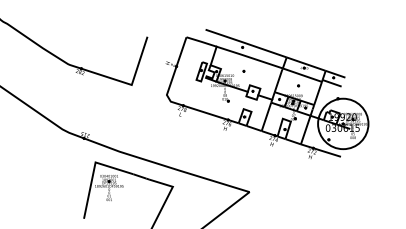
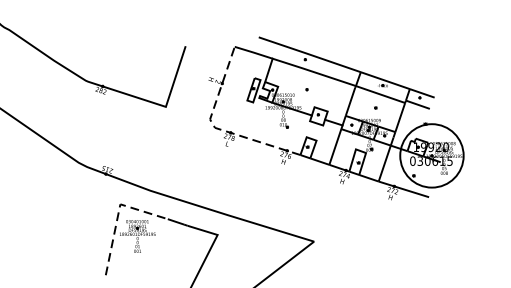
line: (170, 101) -> (214, 127), solid -> dashed
line: (94, 170) -> (119, 214), solid -> dashed

